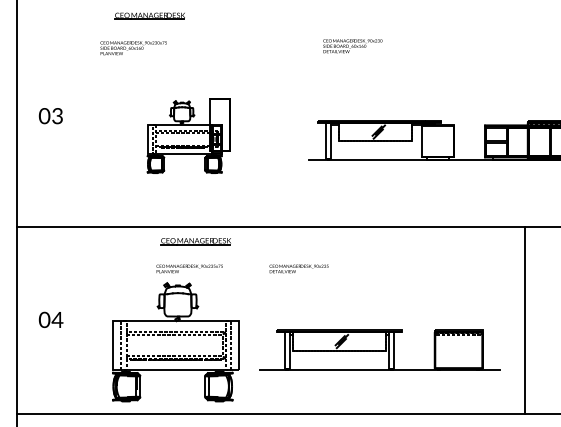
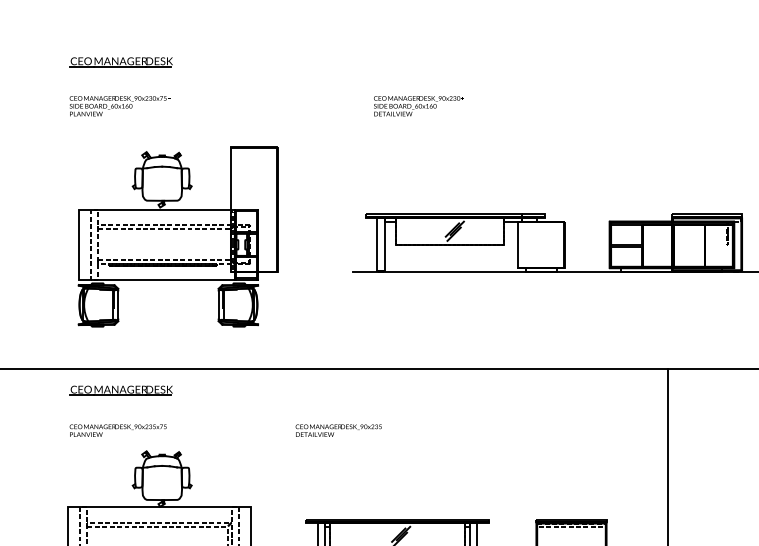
text: (133, 48) -> (117, 106), moved
part: (188, 136) -> (177, 237), size x1.67
part: (195, 241) -> (120, 390), moved
text: (189, 268) -> (117, 430), moved

